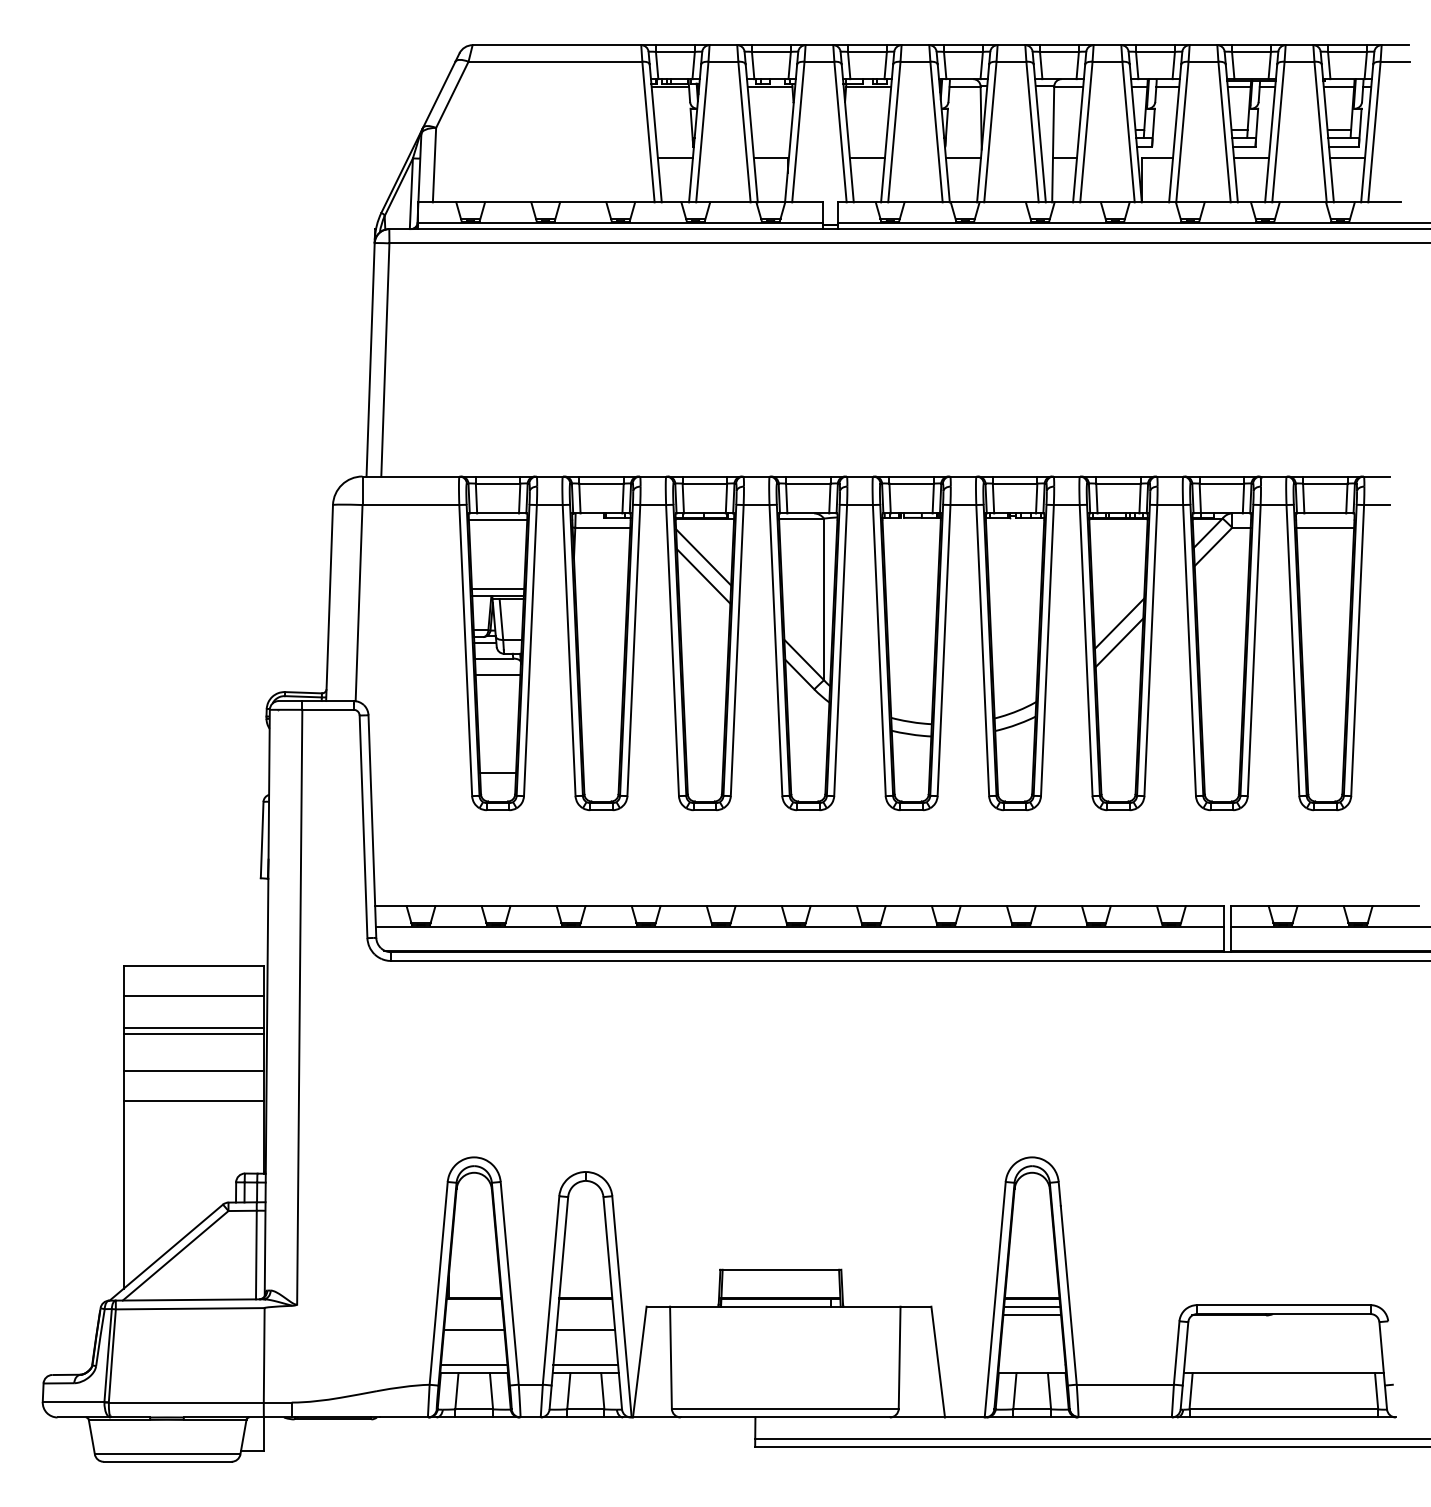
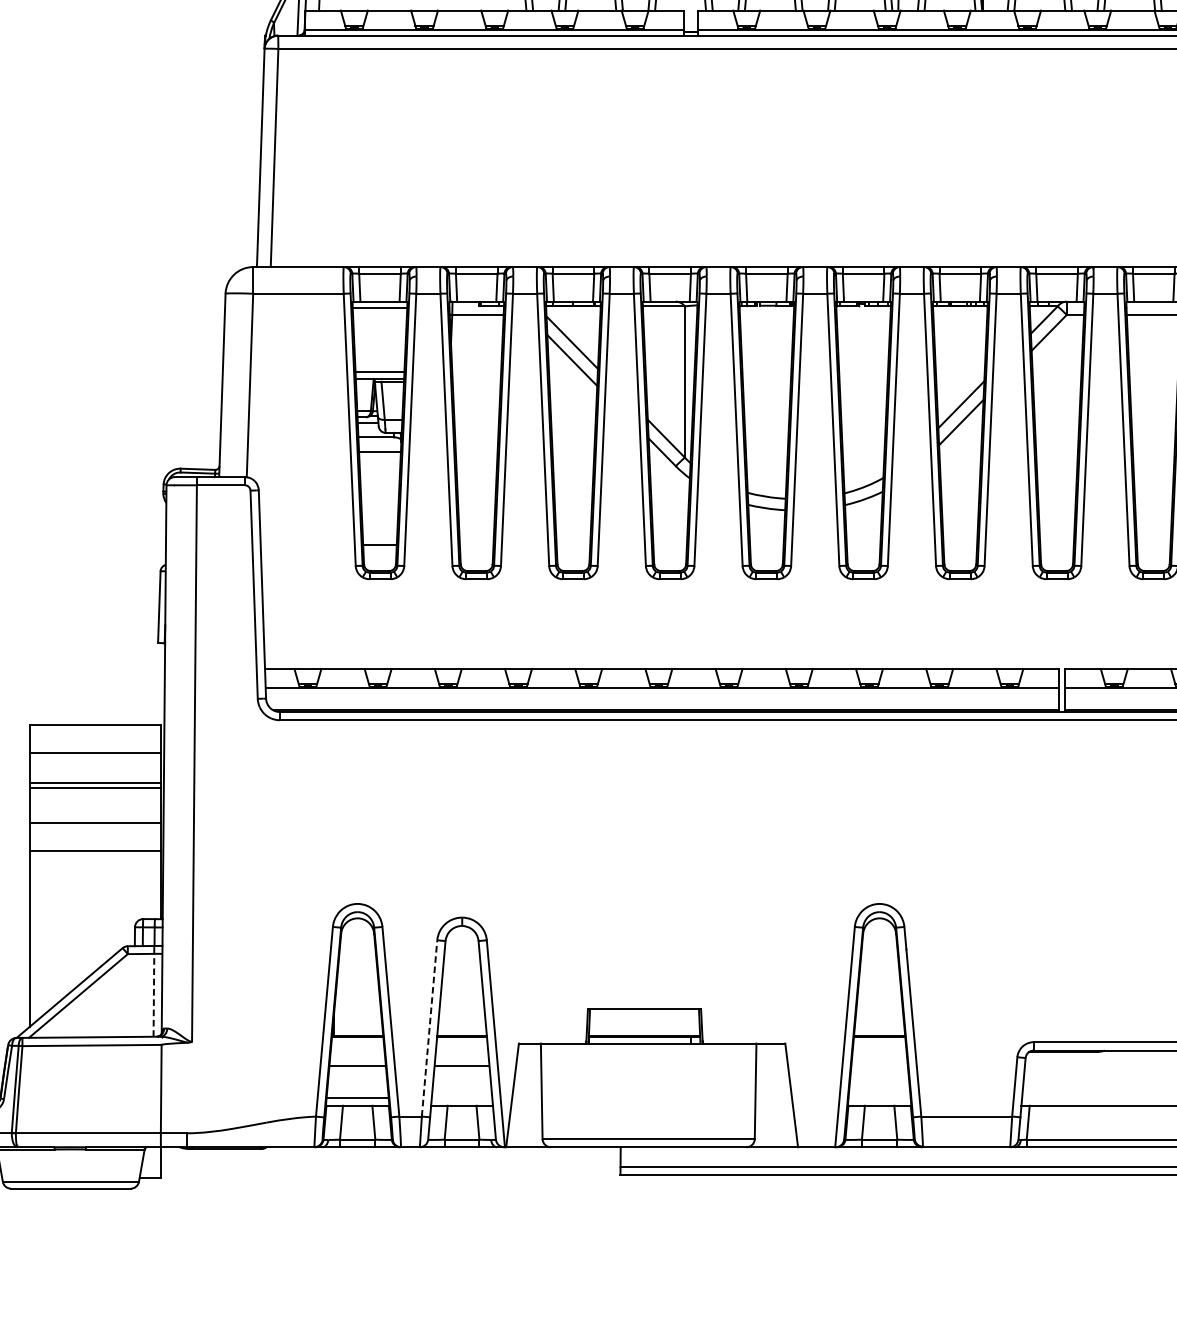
line: (256, 1254) -> (154, 994), solid -> dashed
line: (551, 1290) -> (429, 1028), solid -> dashed
line: (1032, 1306) -> (879, 1043), removed
line: (1032, 1315) -> (879, 1051), removed
line: (585, 1364) -> (461, 1097), removed

